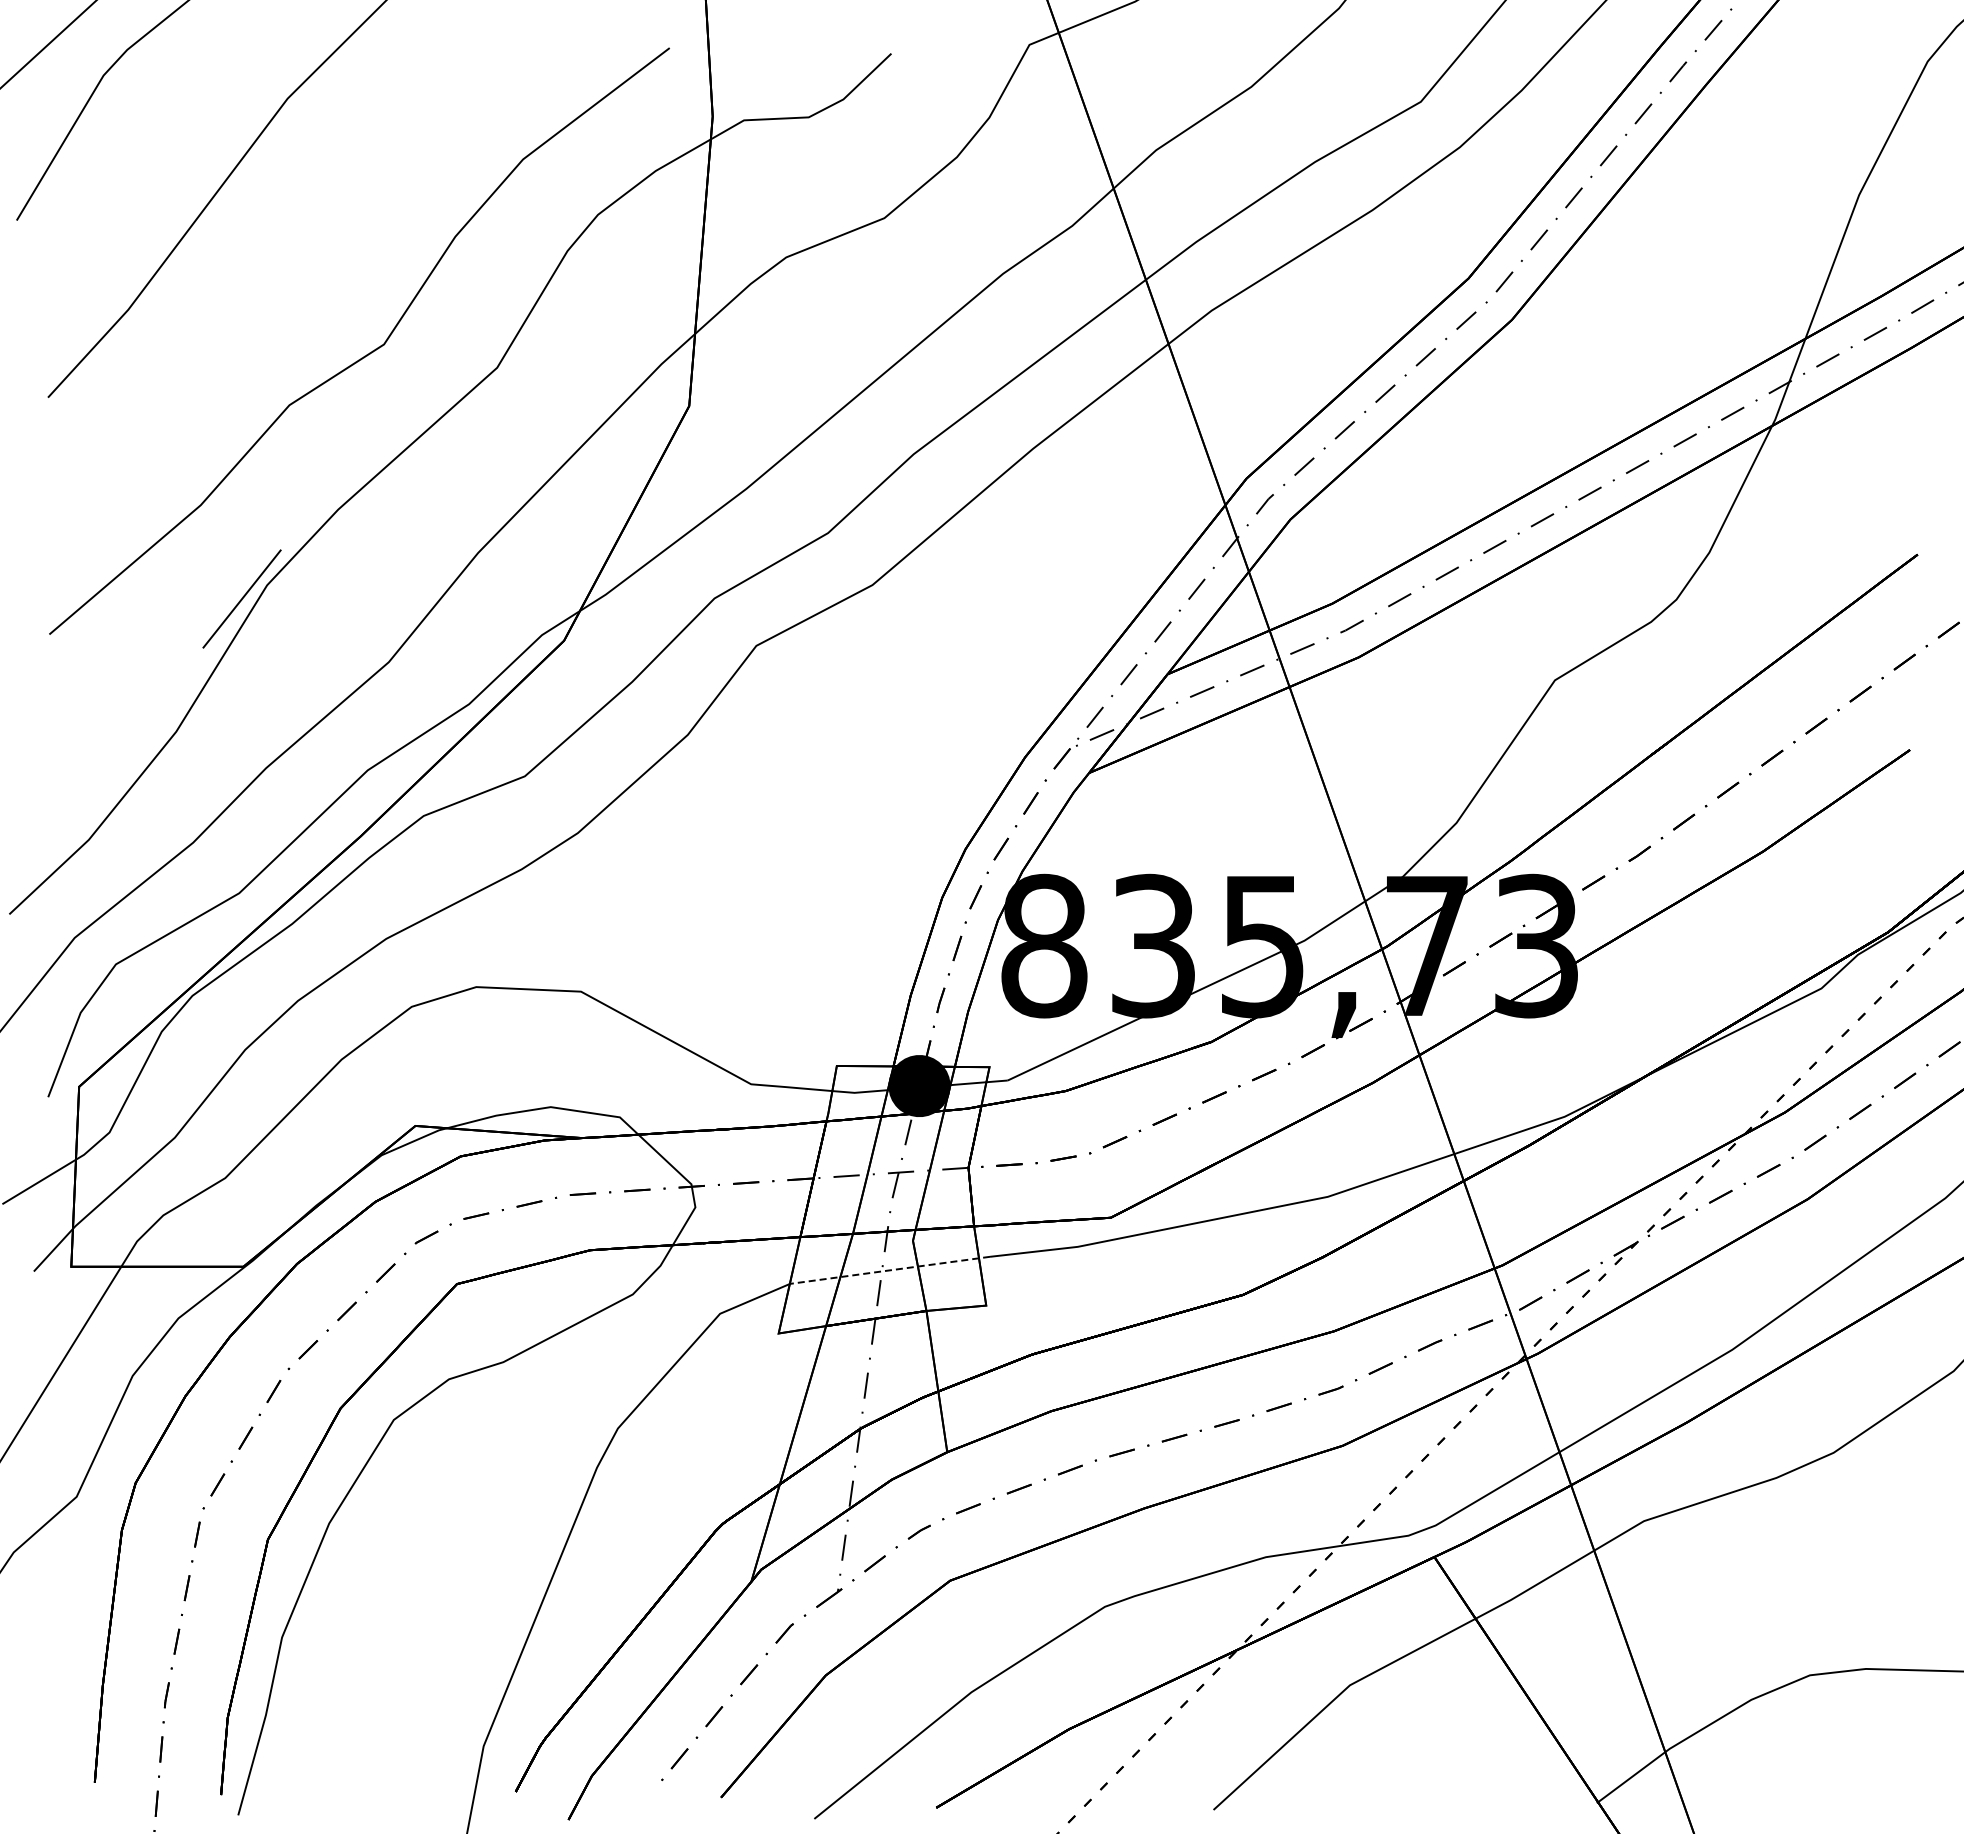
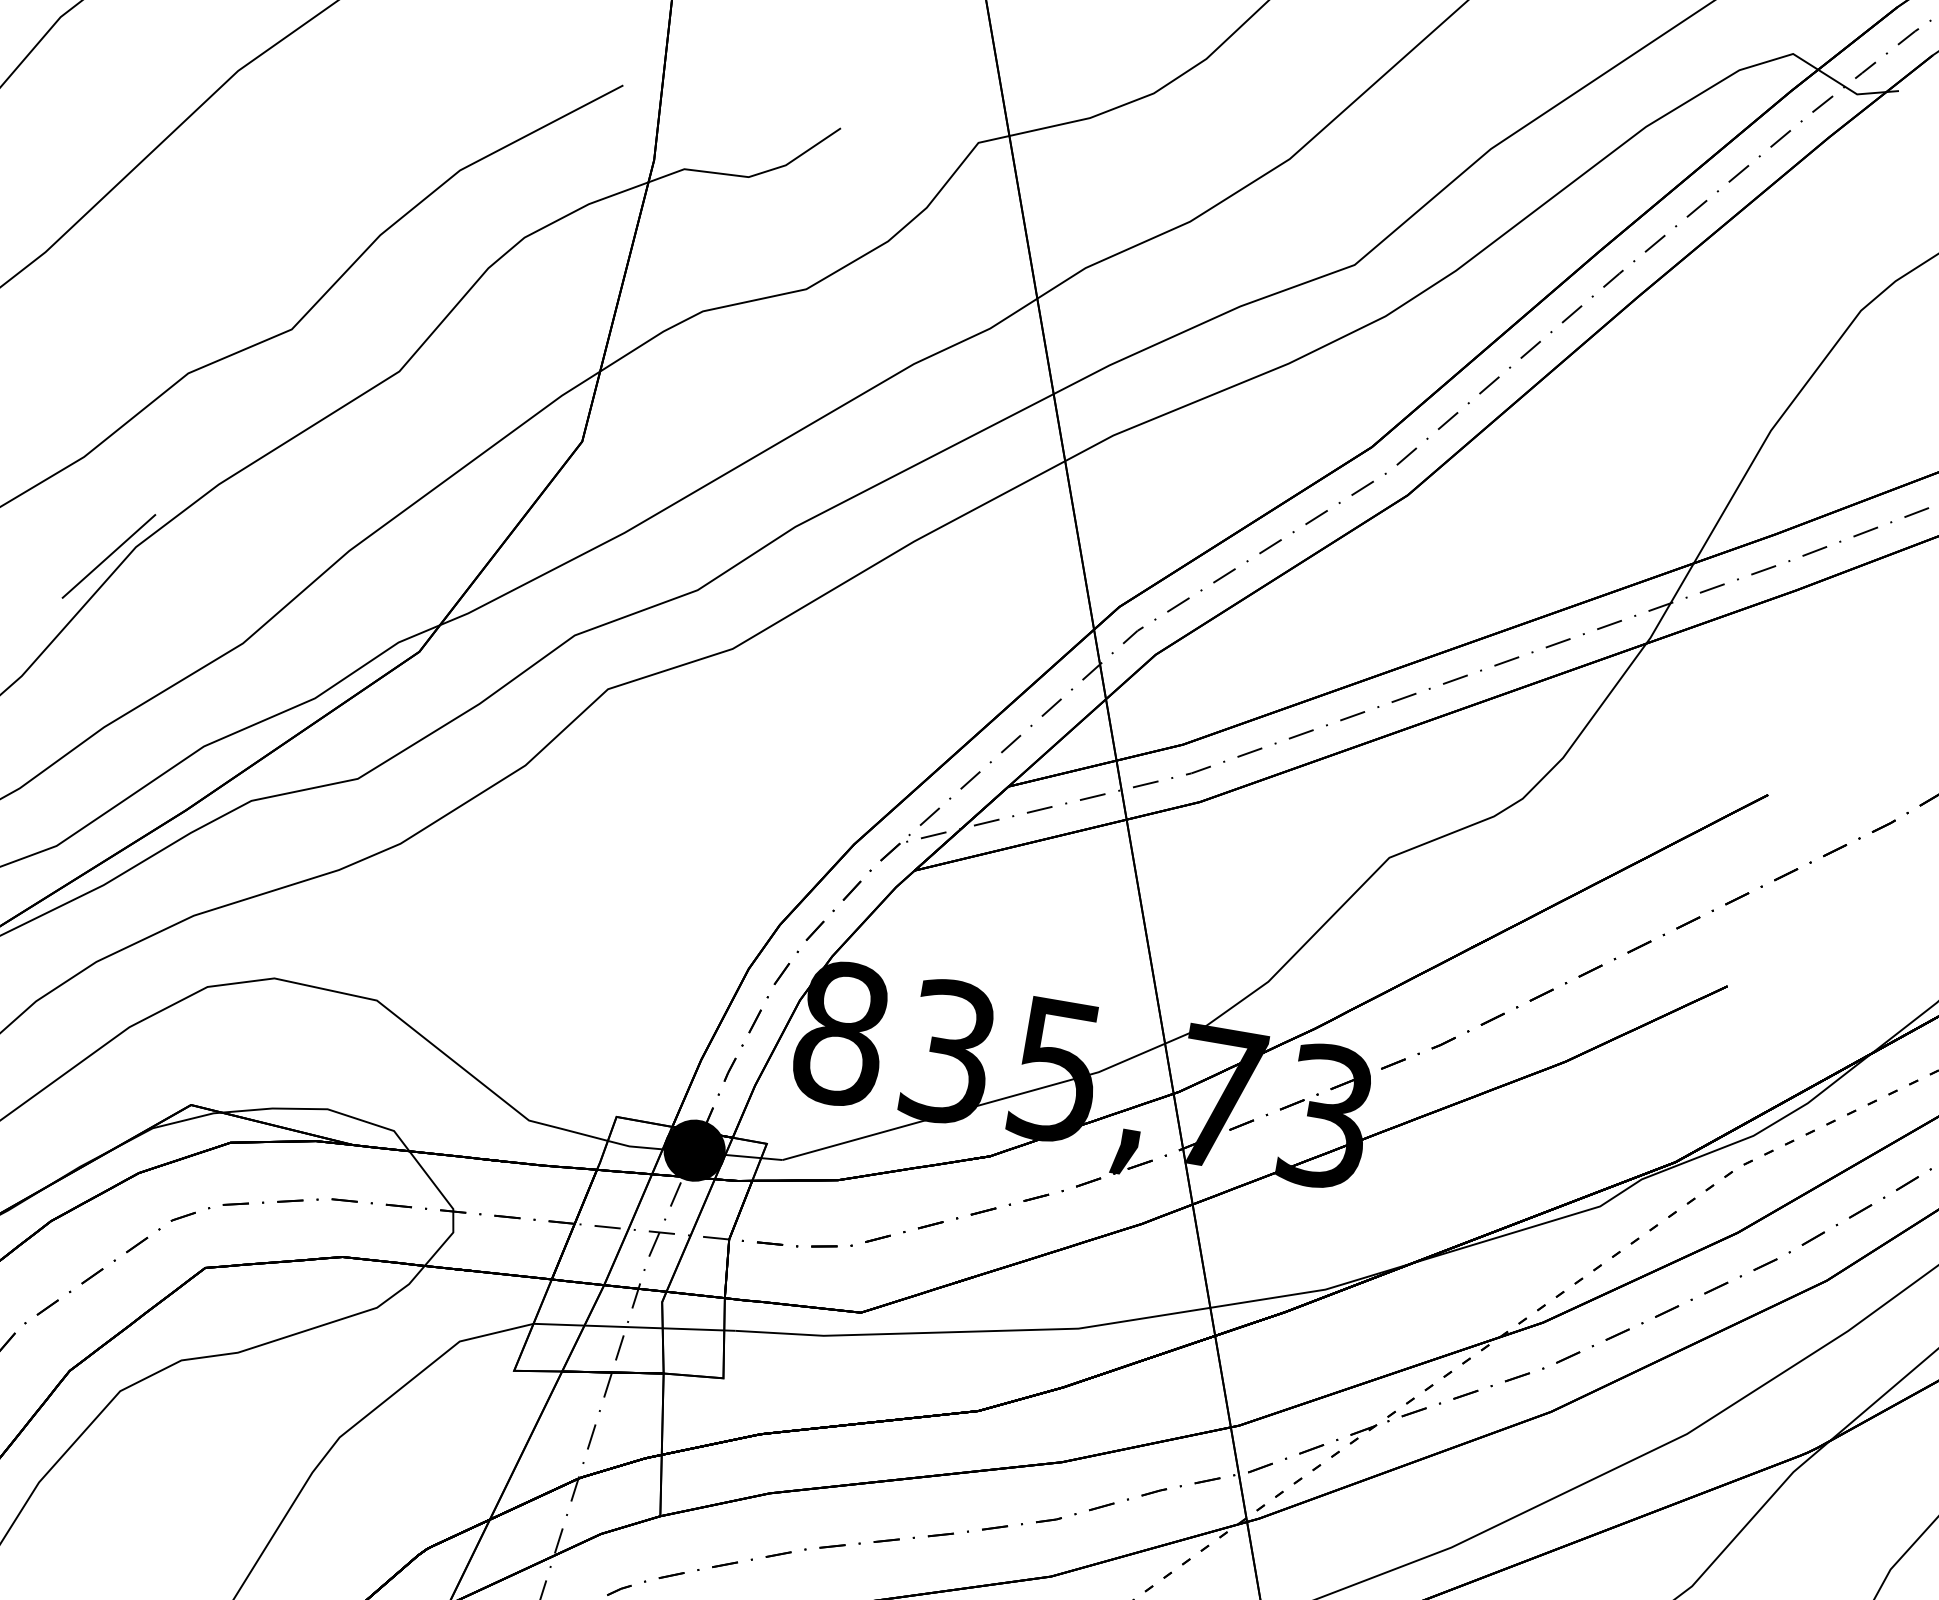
line: (889, 1270) -> (634, 1327), dashed -> solid

